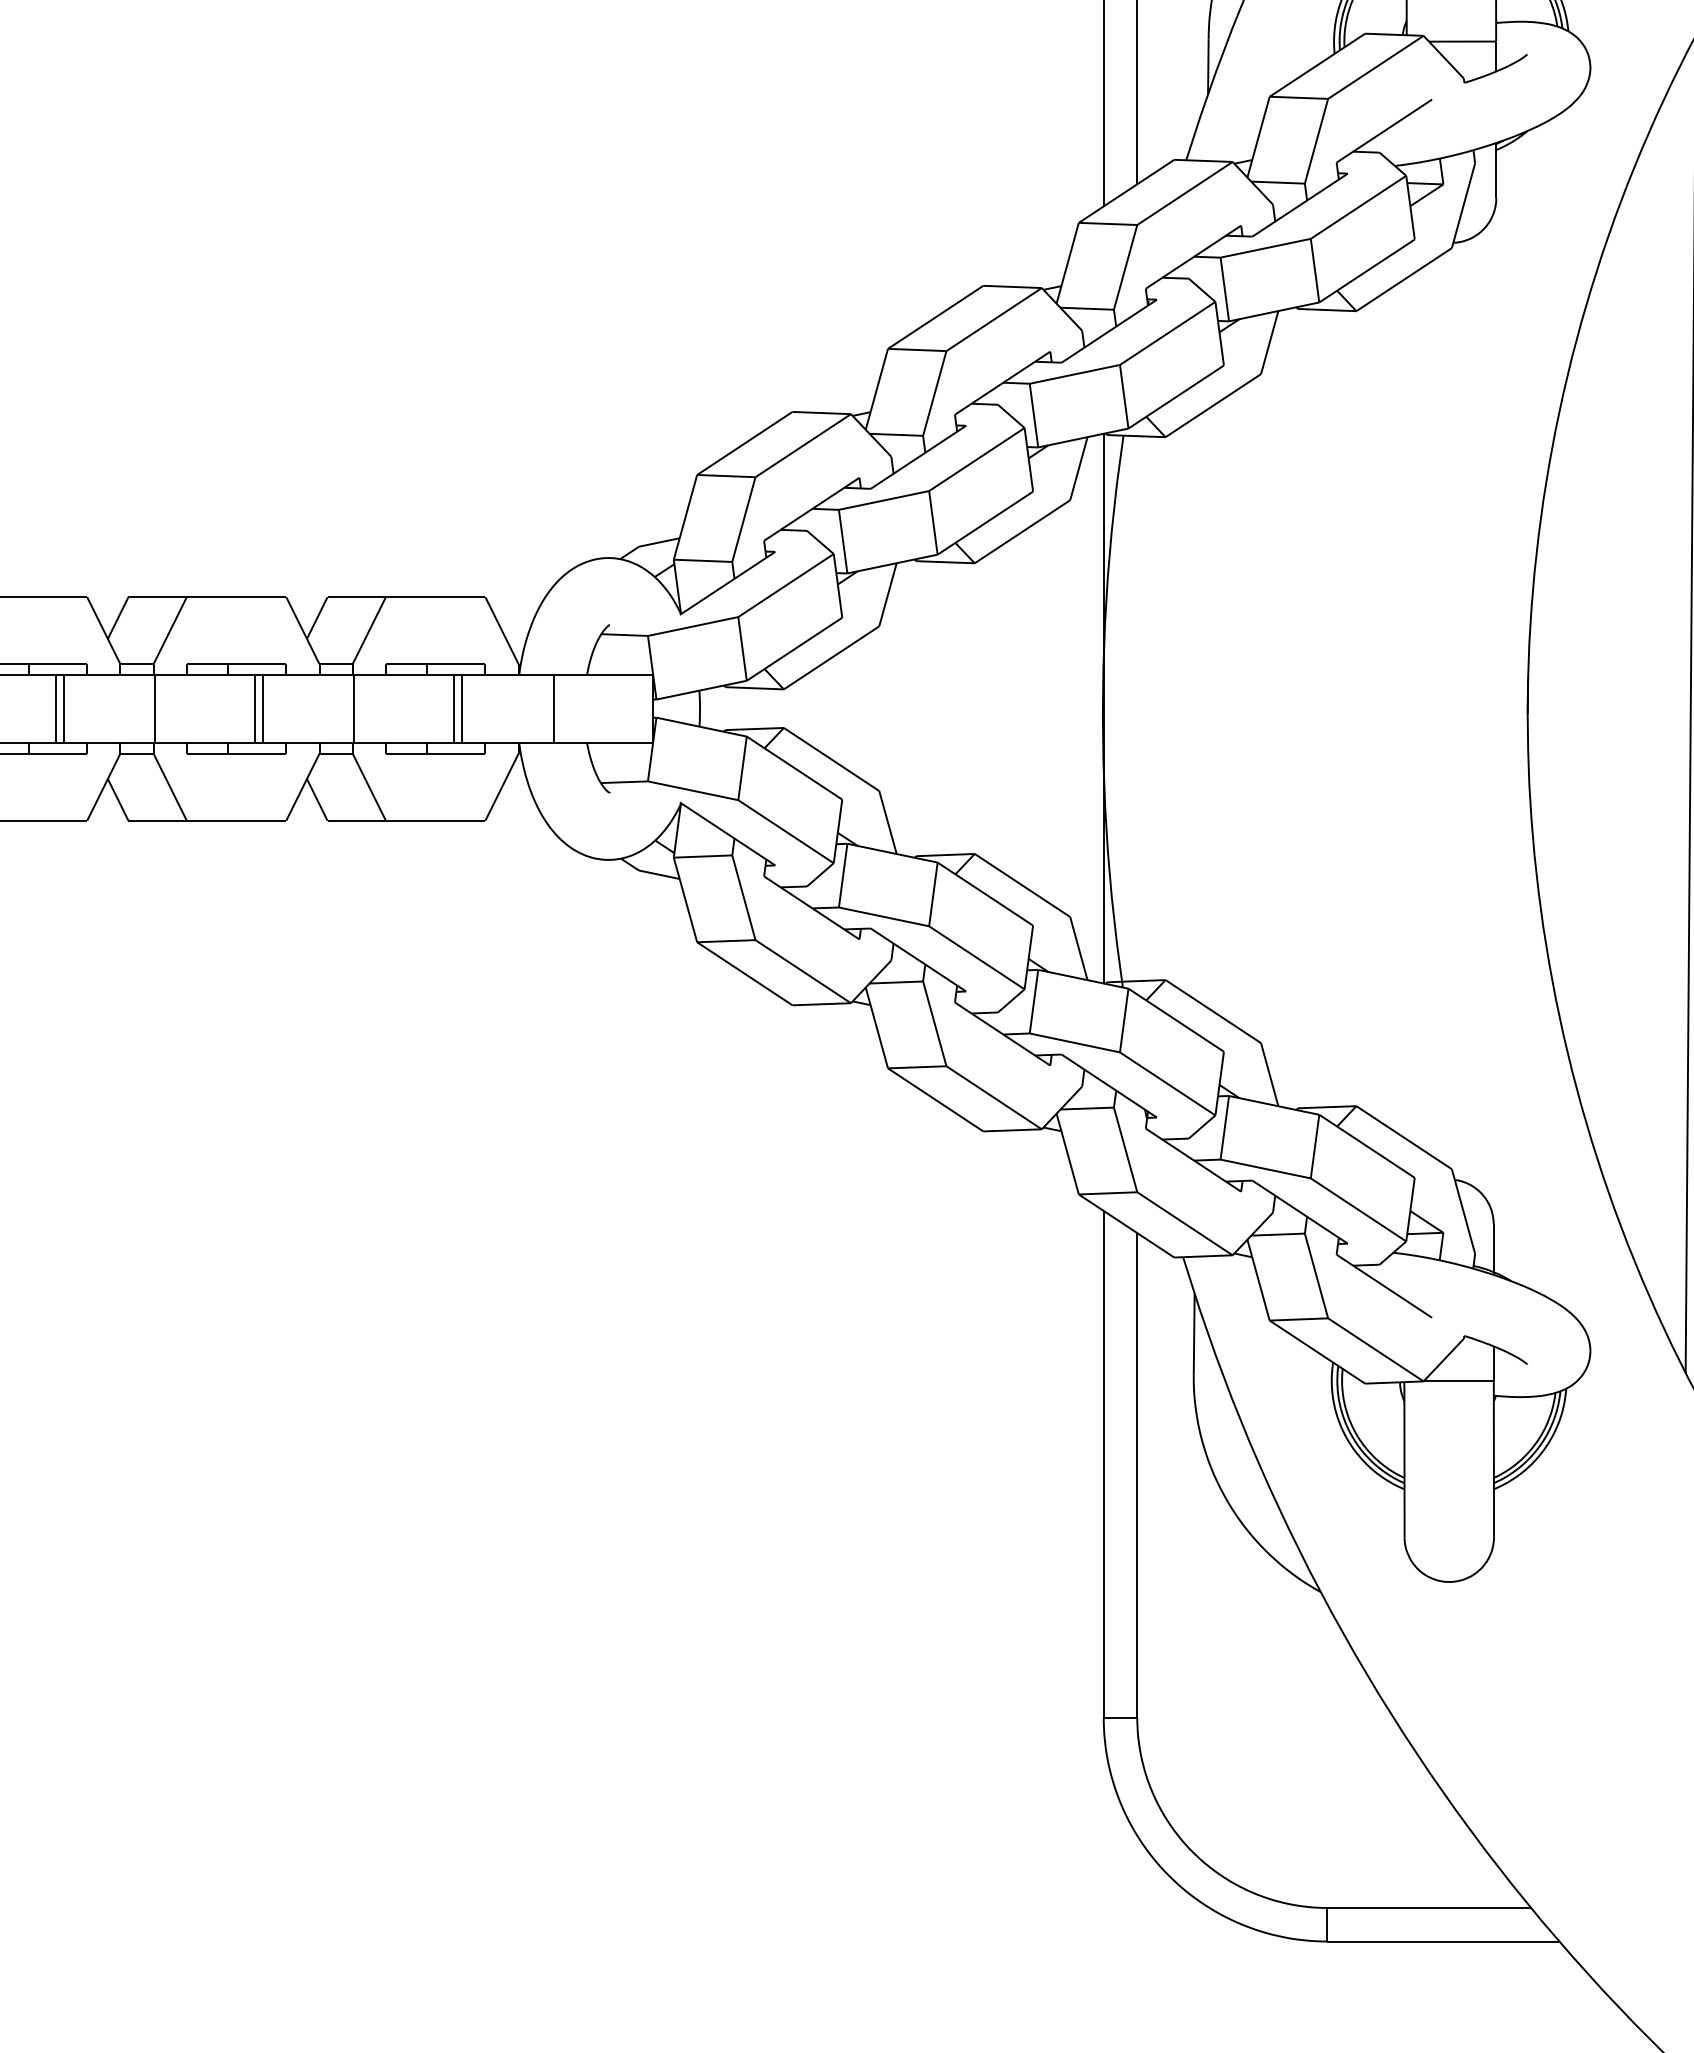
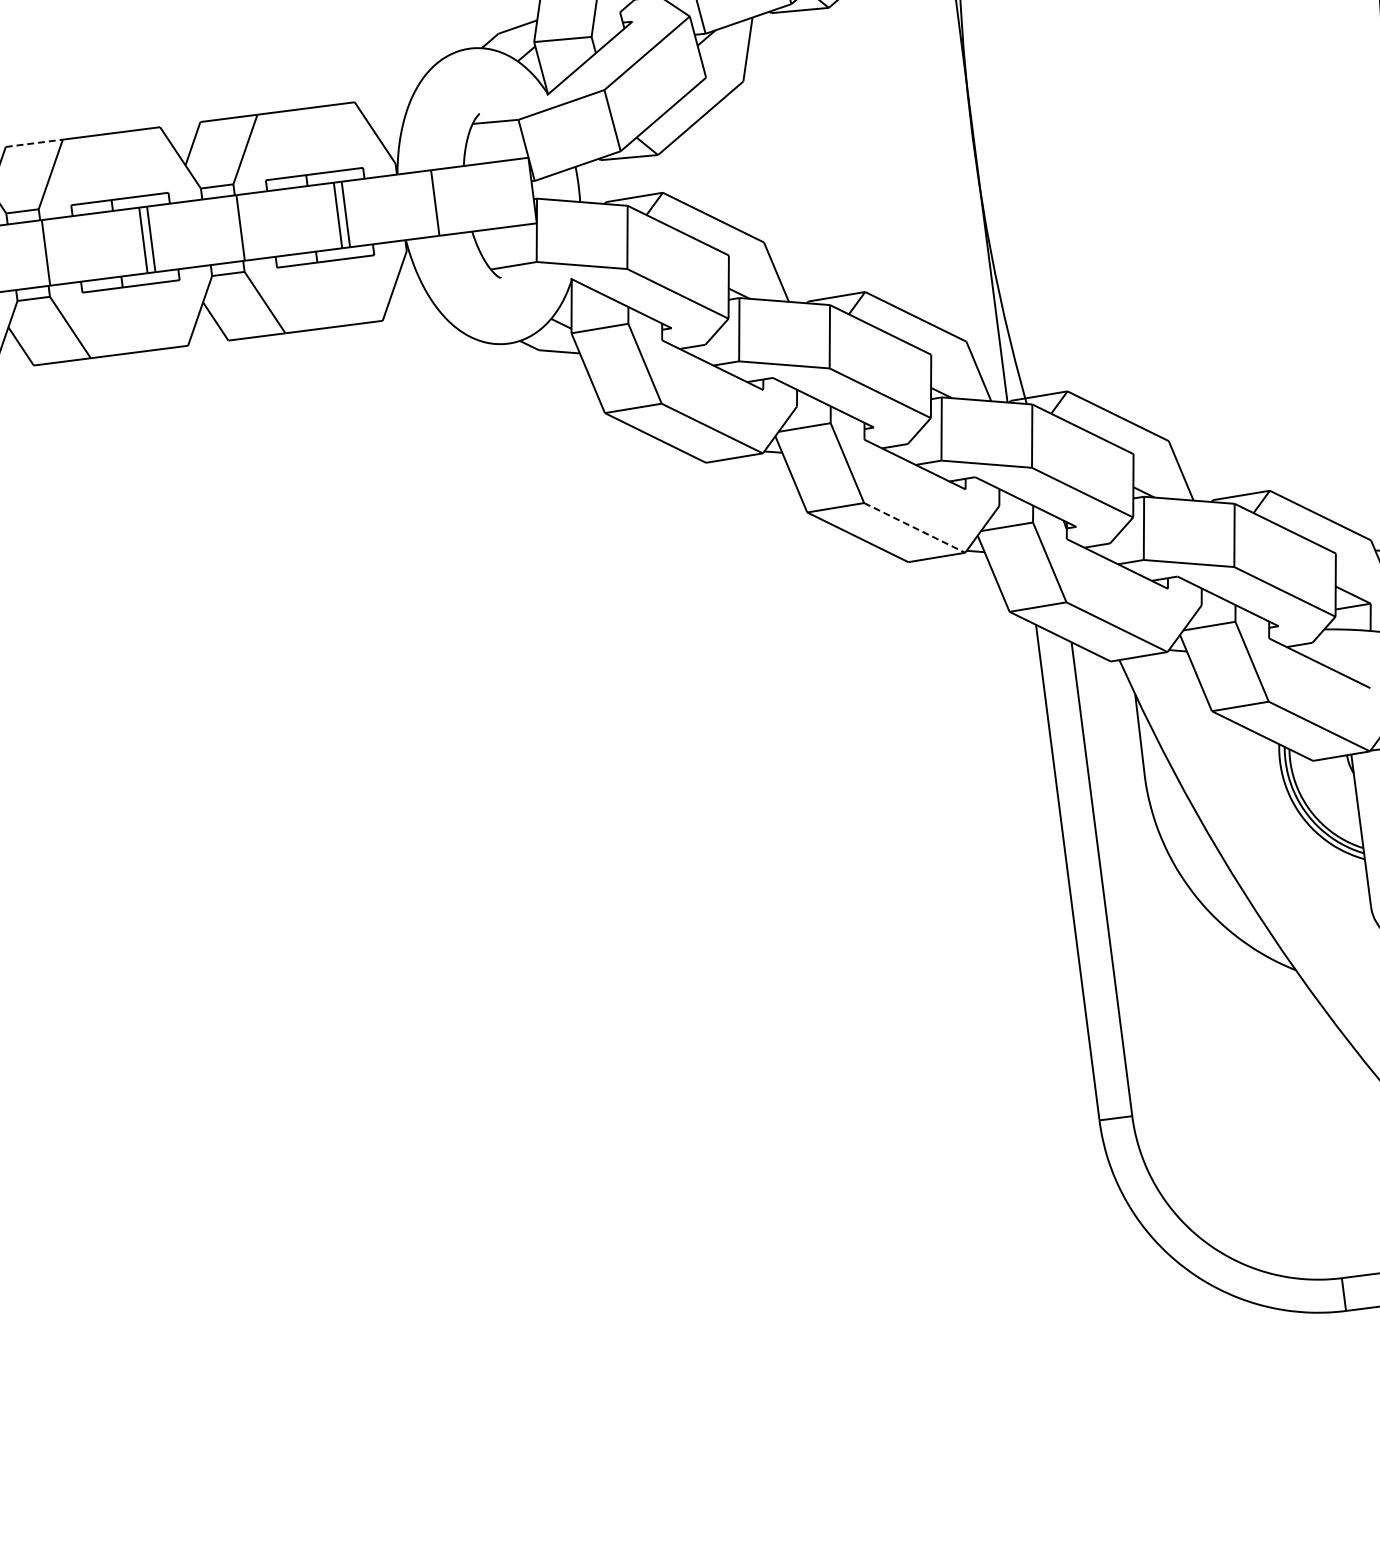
line: (158, 597) -> (35, 143), solid -> dashed
line: (994, 1098) -> (915, 528), solid -> dashed

